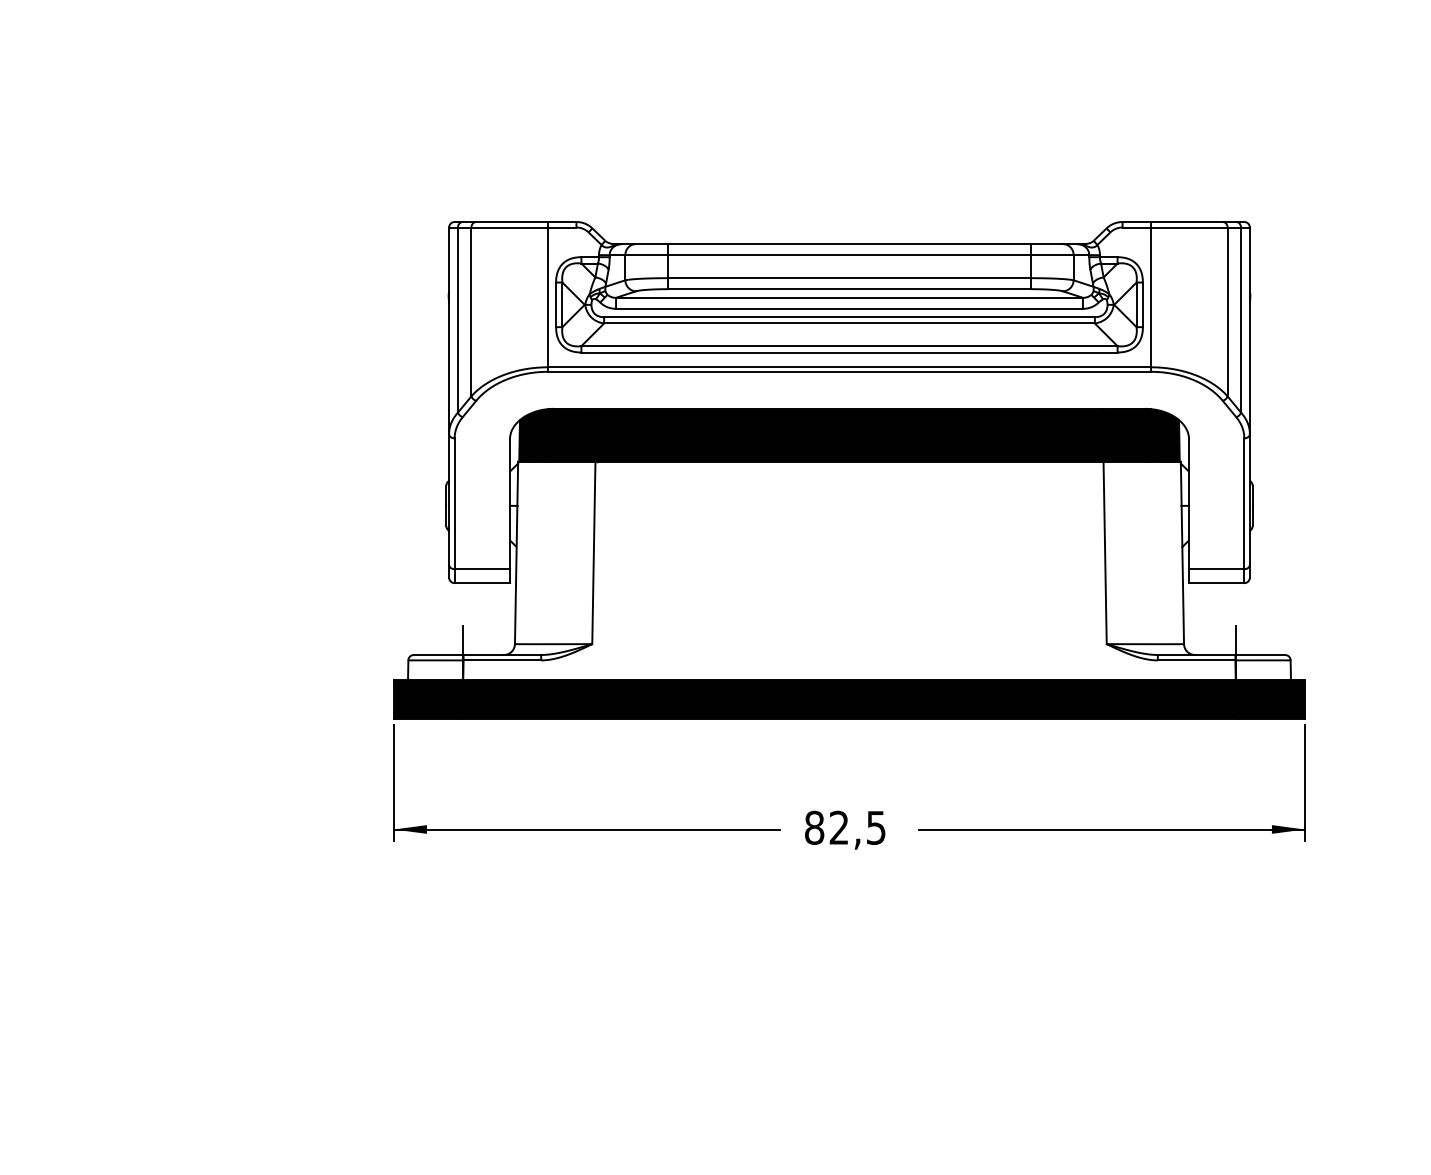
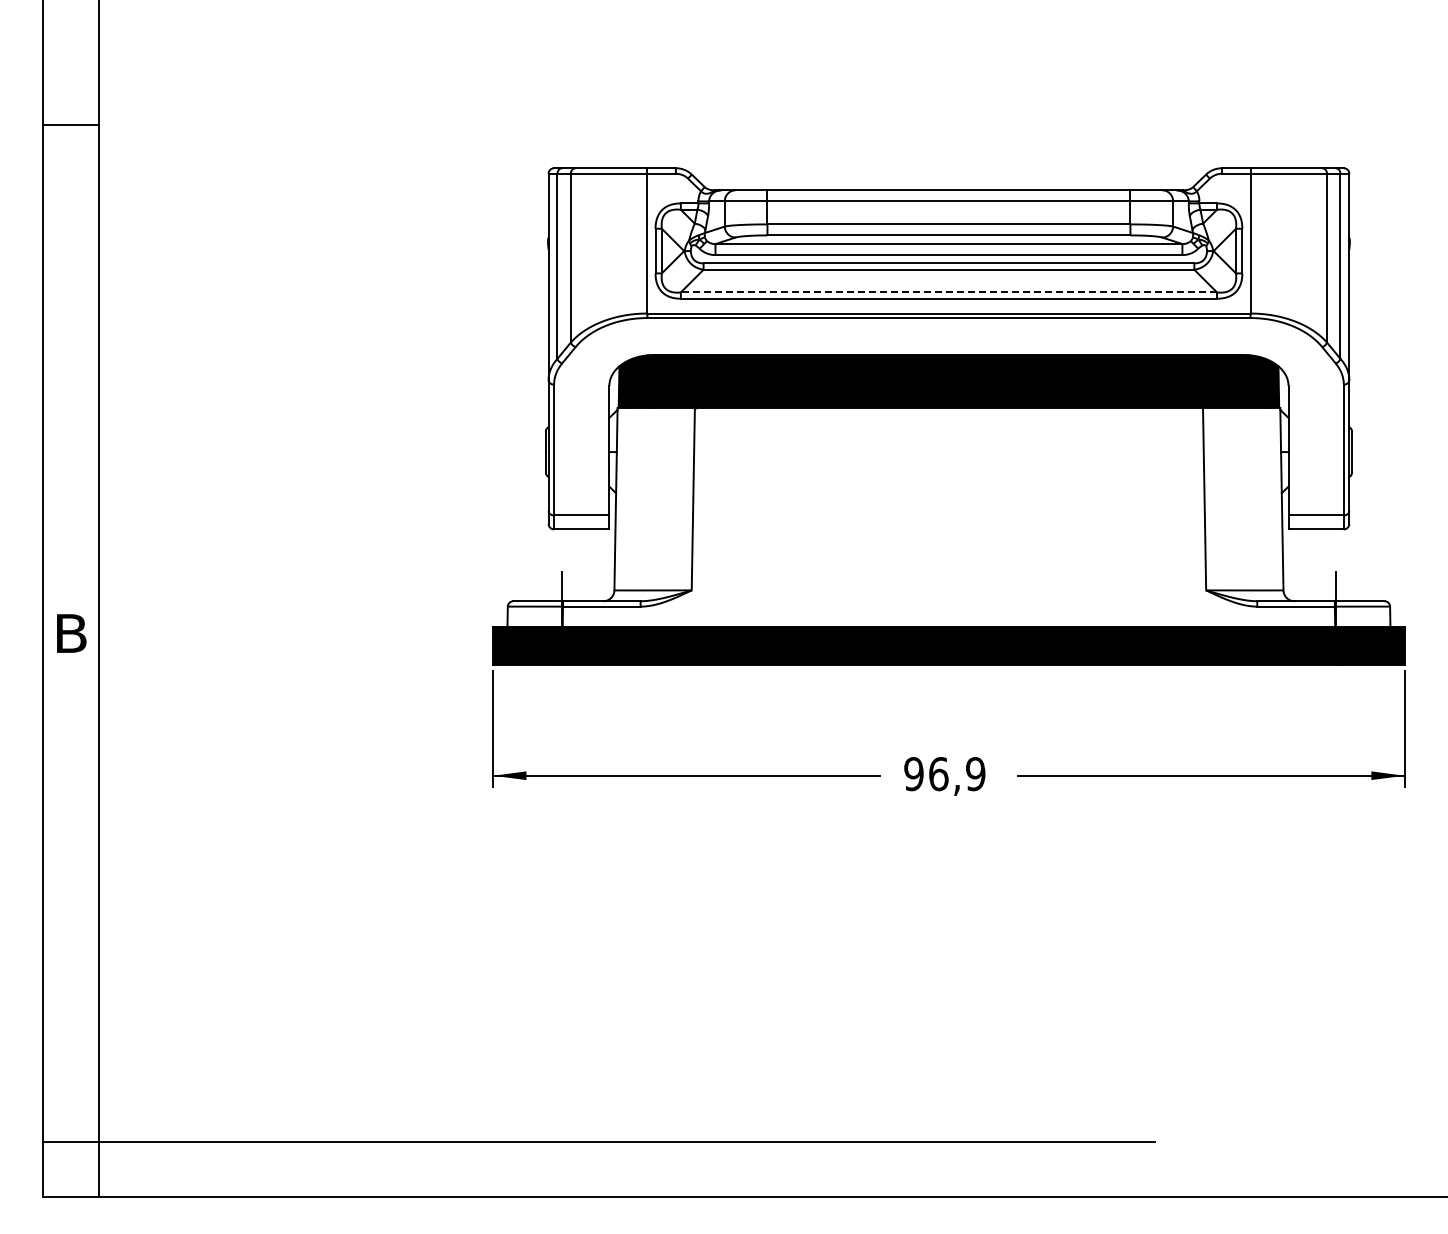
line: (849, 346) -> (948, 292), solid -> dashed
text: (845, 828) -> (944, 774), 82,5 -> 96,9

